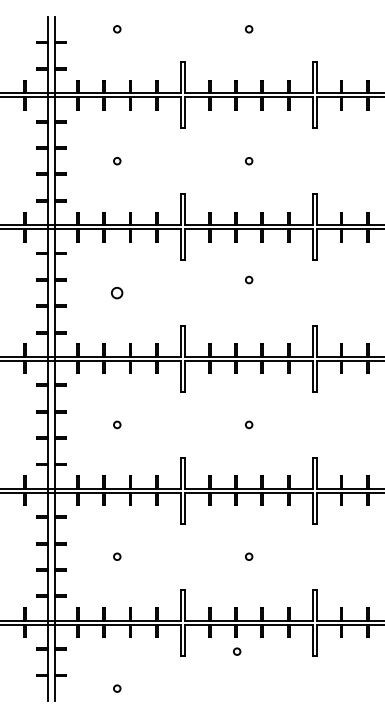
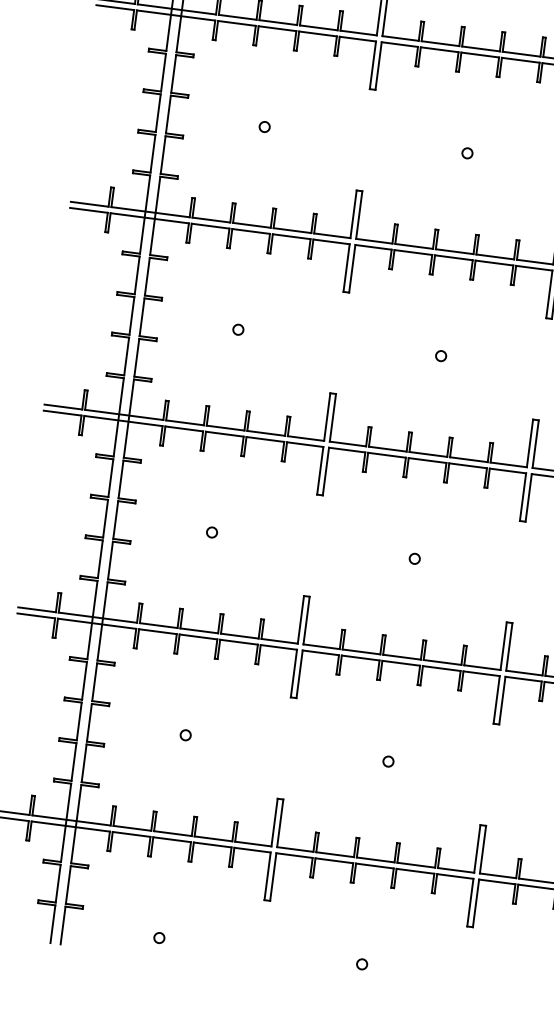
circle: (249, 279) -> (441, 355), moved
circle: (117, 292) -> (238, 328), size x0.62
circle: (237, 651) -> (362, 964), moved

